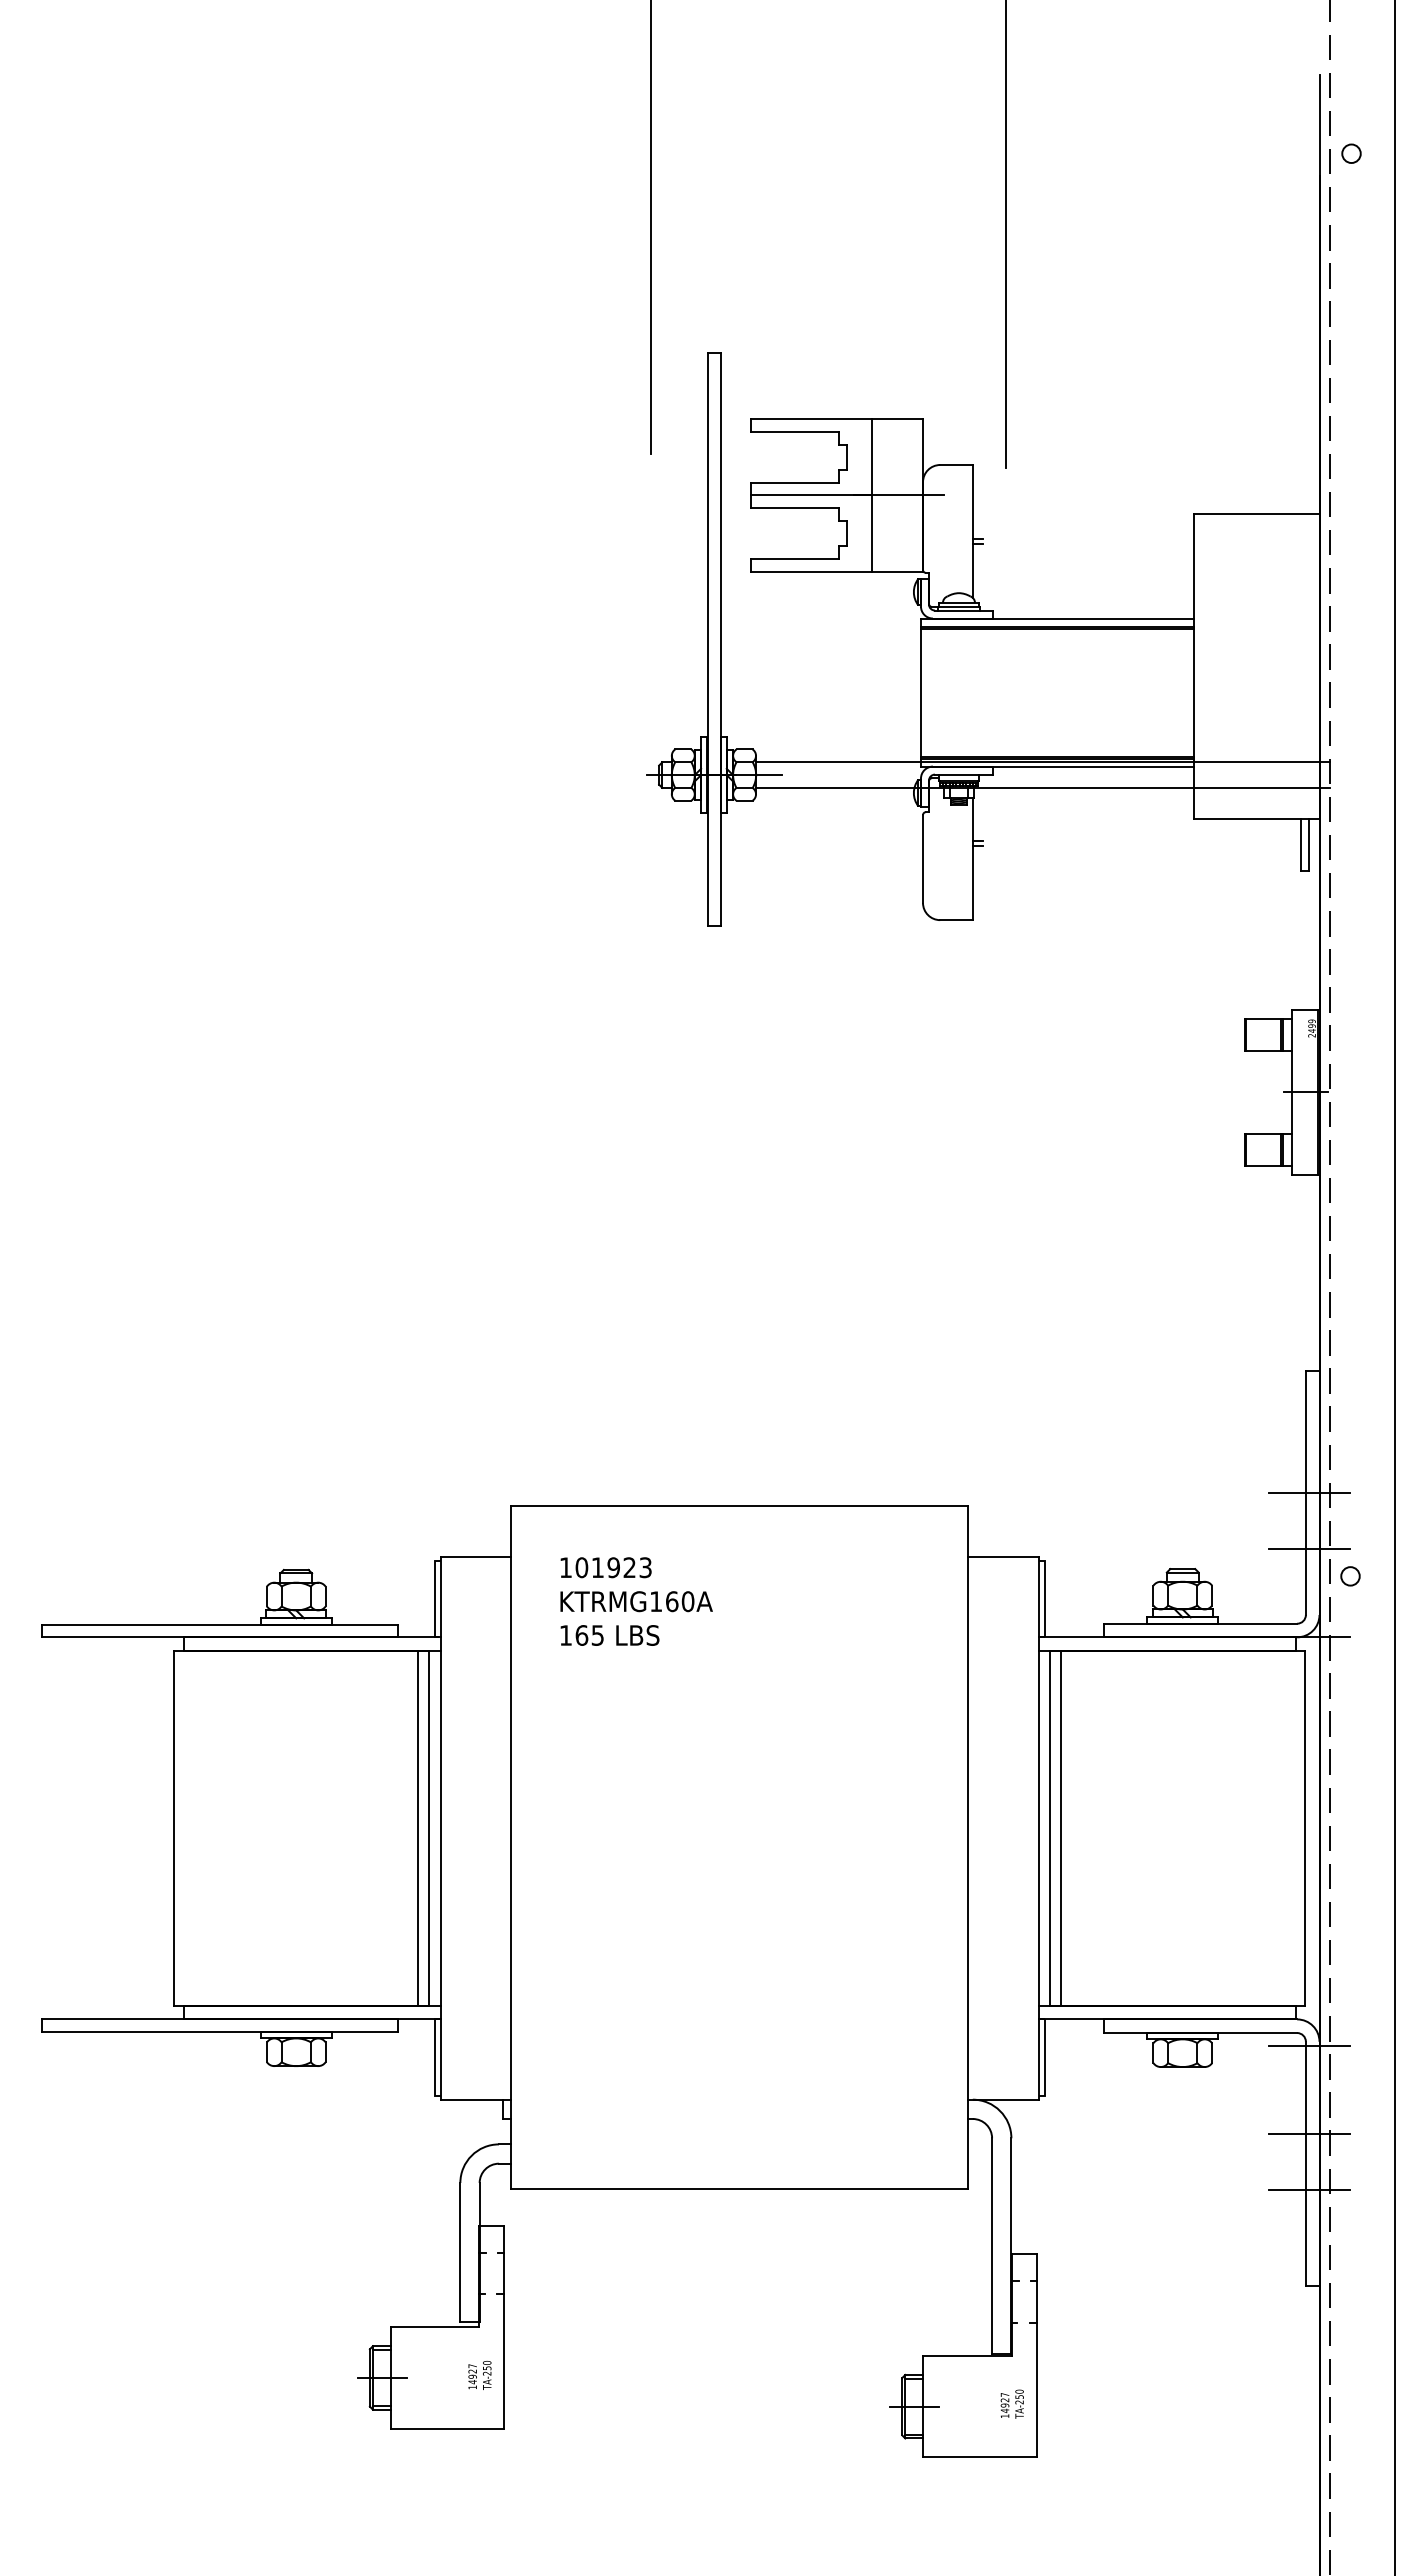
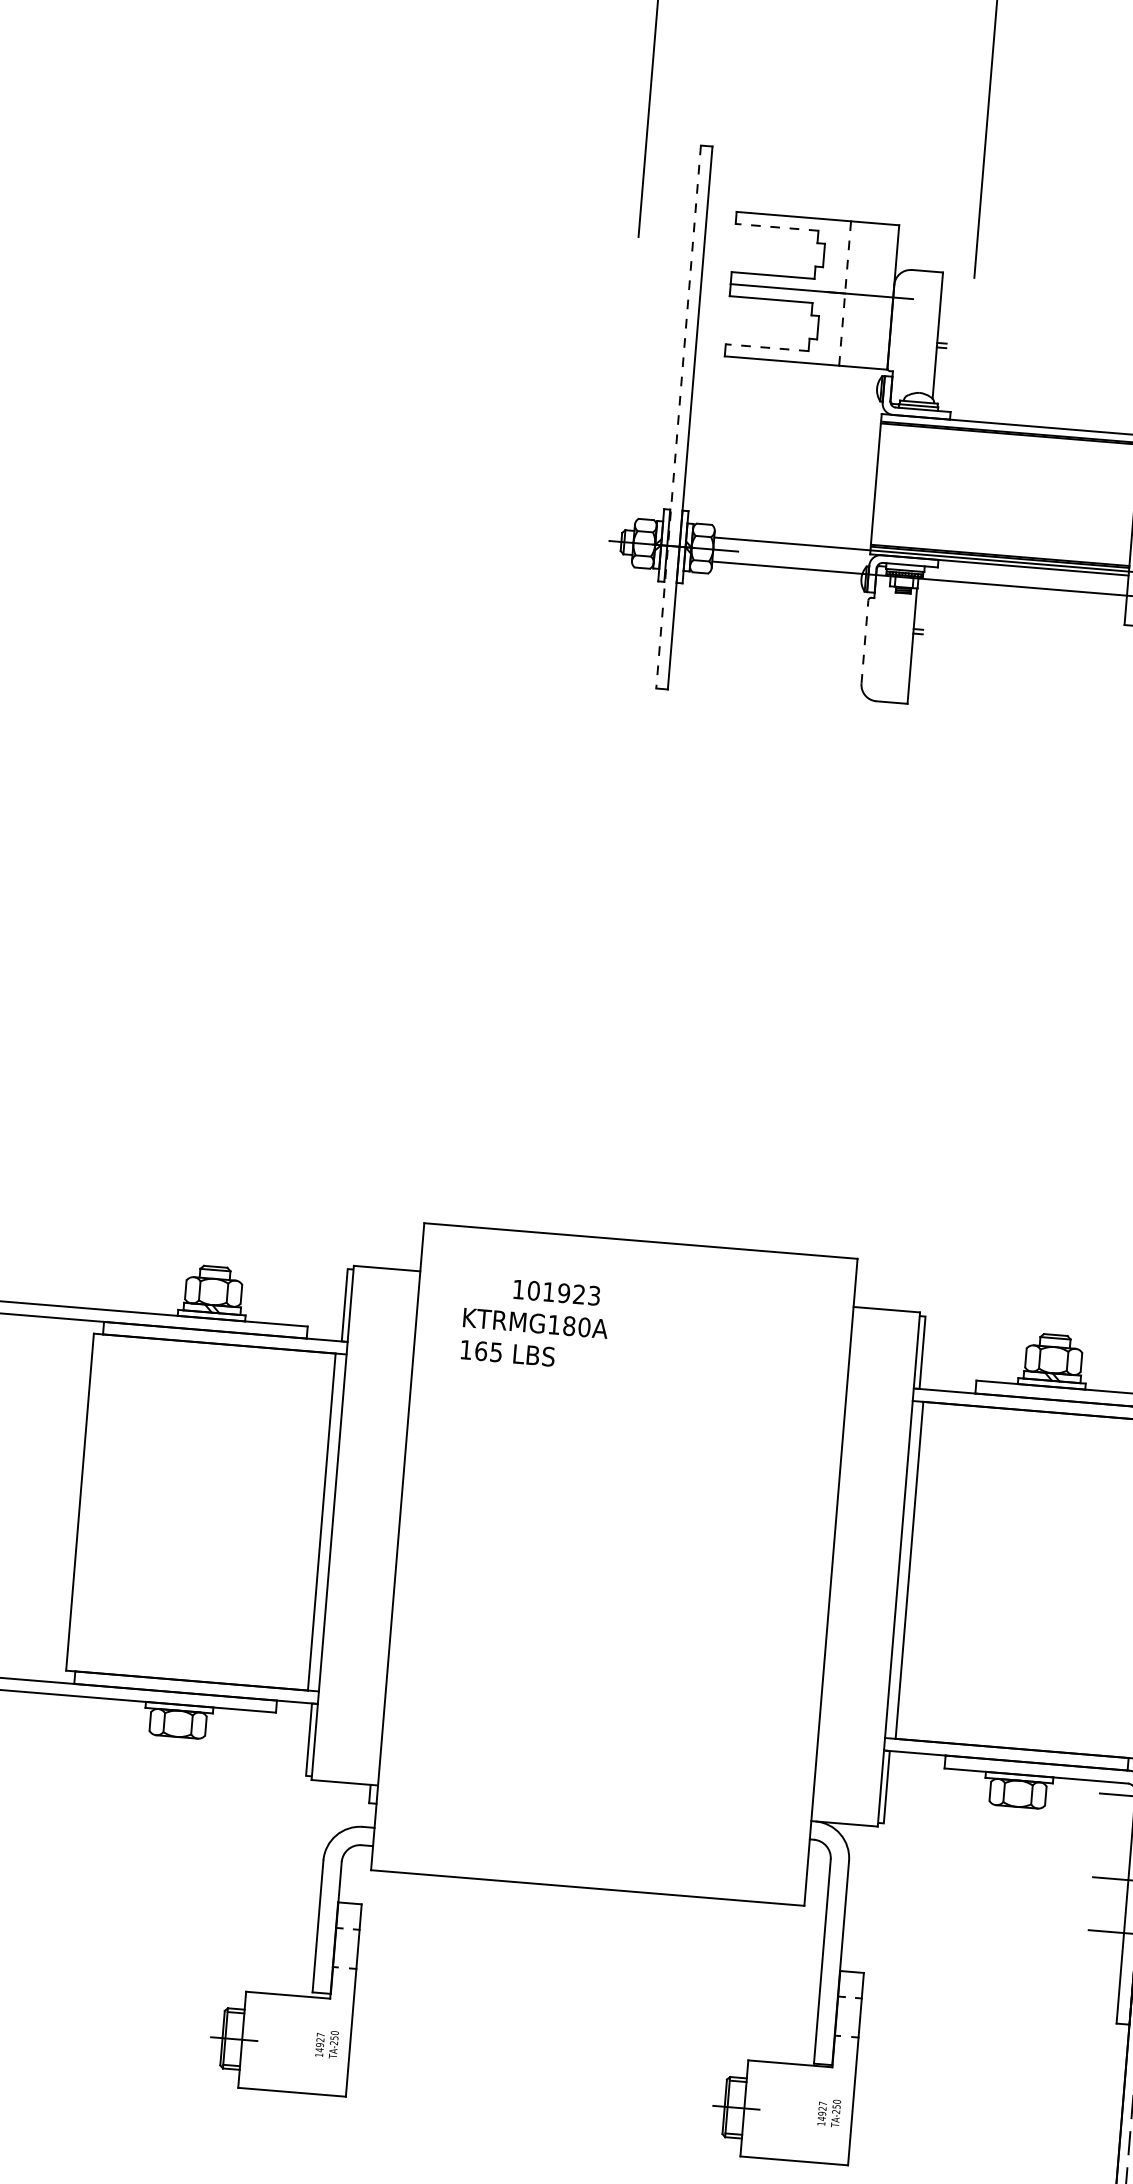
line: (795, 431) -> (777, 227), solid -> dashed
line: (872, 494) -> (845, 292), solid -> dashed
line: (795, 558) -> (767, 347), solid -> dashed
line: (708, 639) -> (678, 417), solid -> dashed
line: (923, 859) -> (865, 642), solid -> dashed
text: (605, 1567) -> (556, 1292), moved
text: (672, 1601) -> (569, 1326), KTRMG160A -> KTRMG180A
line: (418, 1828) -> (311, 1521), removed
line: (1060, 1828) -> (919, 1571), removed

